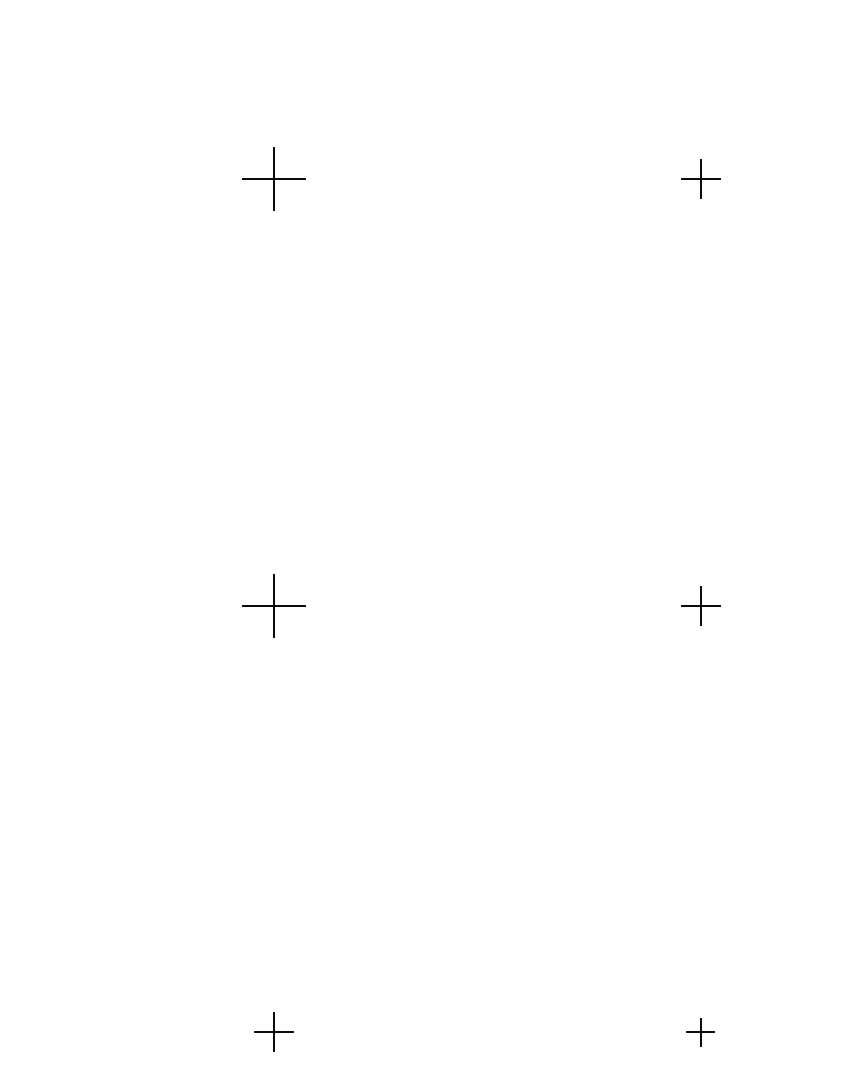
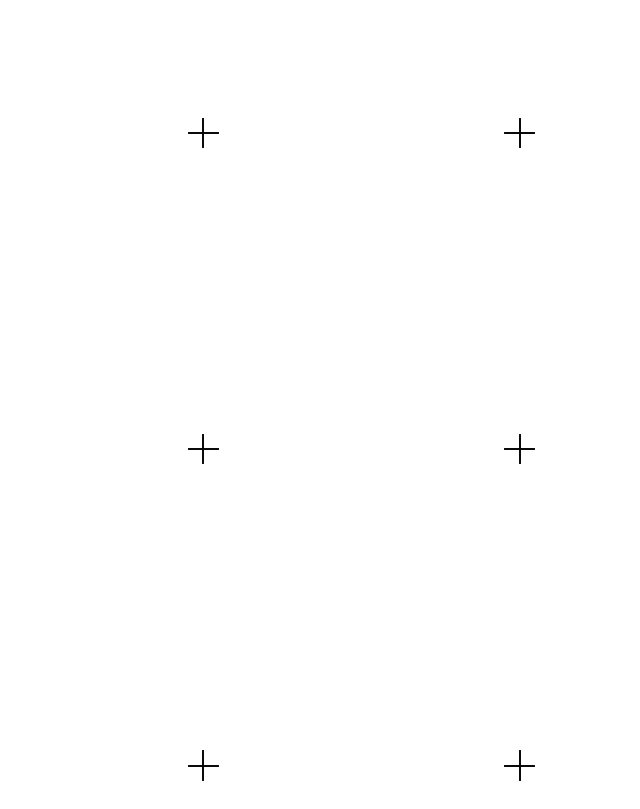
part: (274, 178) -> (203, 132), size x0.62
part: (274, 604) -> (203, 448), size x0.62
part: (700, 1032) -> (519, 765), size x1.43

